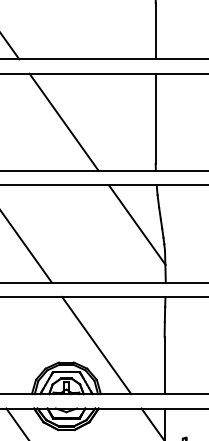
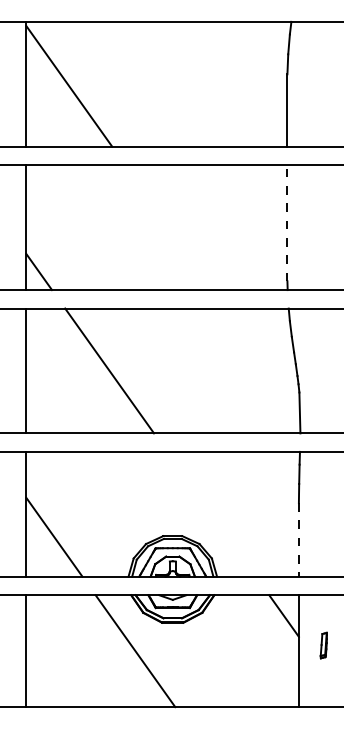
line: (155, 118) -> (287, 222), solid -> dashed
line: (63, 122) -> (169, 227), removed
line: (137, 225) -> (263, 359), removed
line: (96, 344) -> (211, 513), removed
line: (164, 365) -> (298, 539), solid -> dashed

